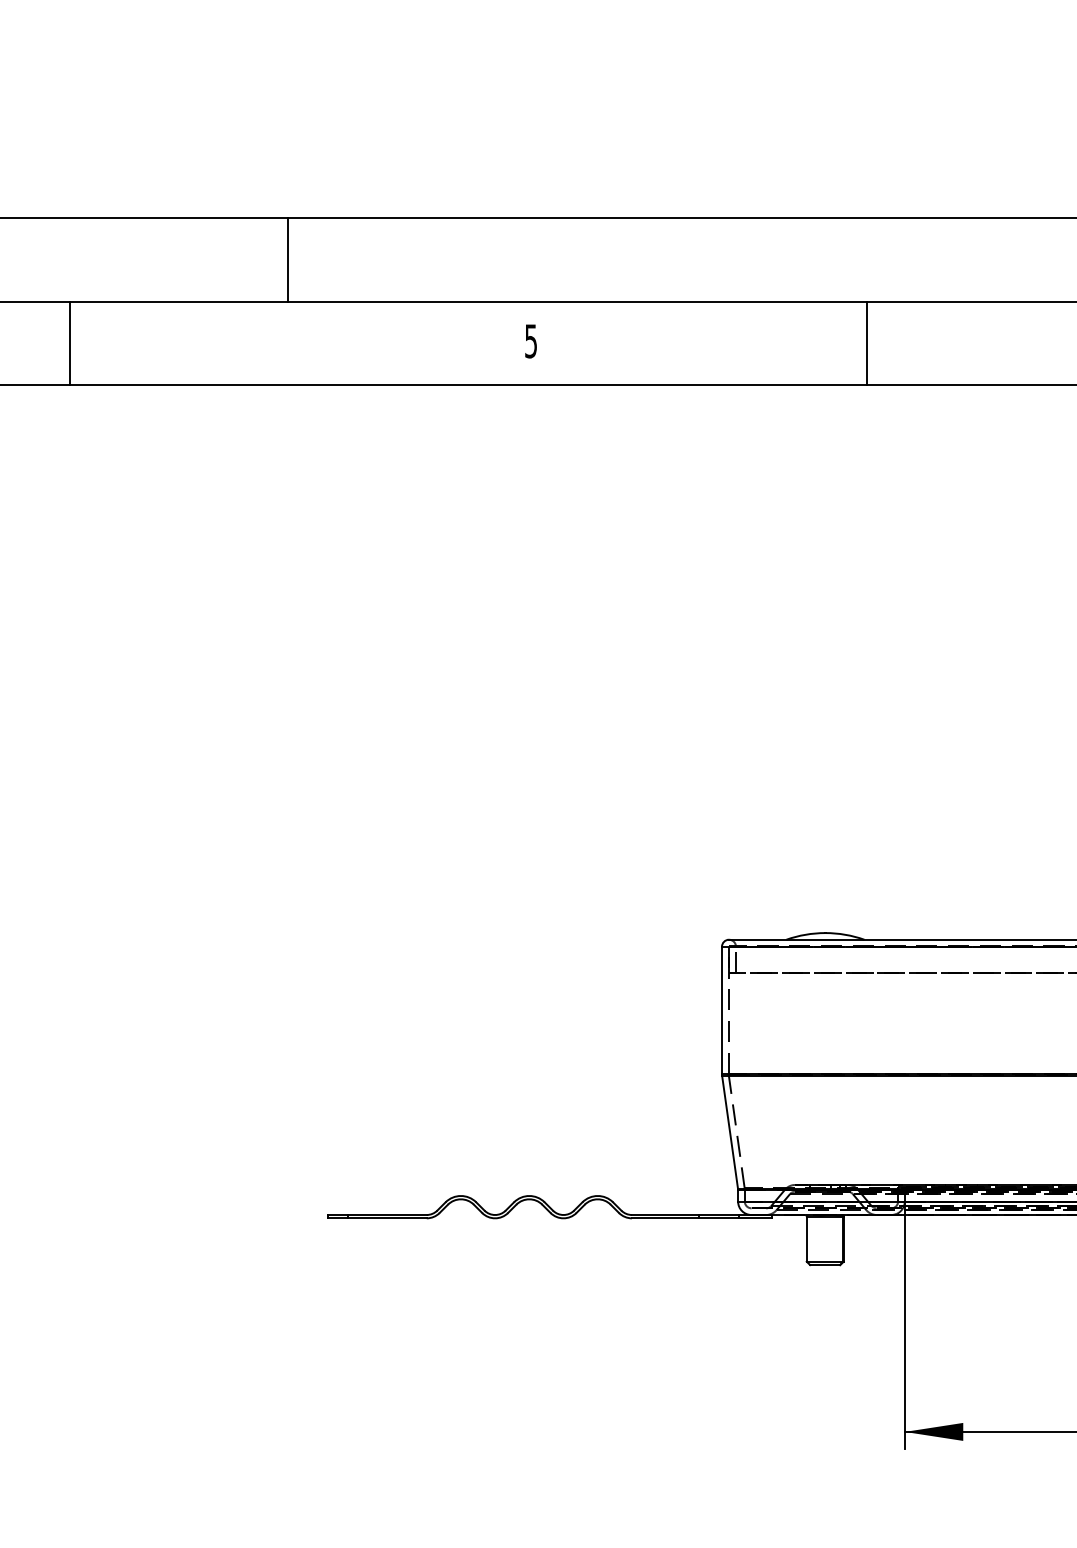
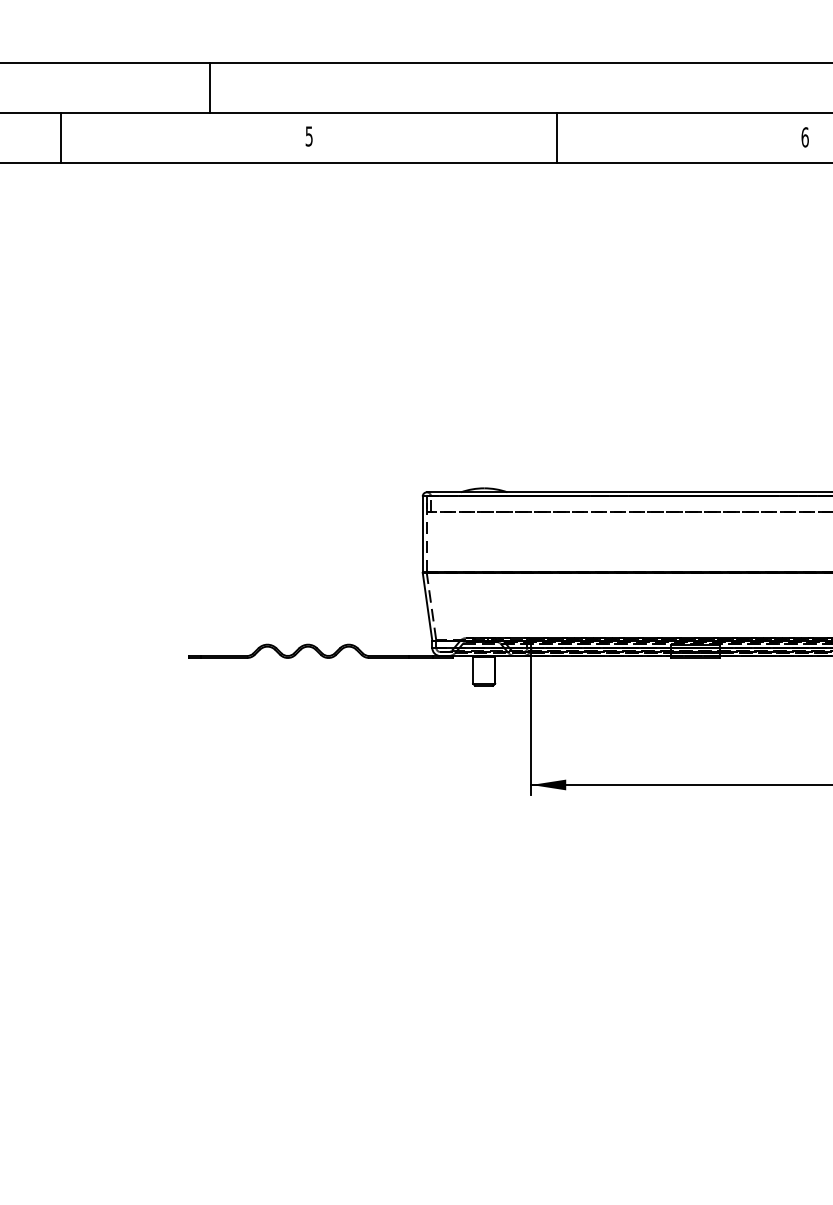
line: (287, 260) -> (209, 88), moved
line: (69, 343) -> (60, 137), moved
line: (866, 343) -> (556, 137), moved

